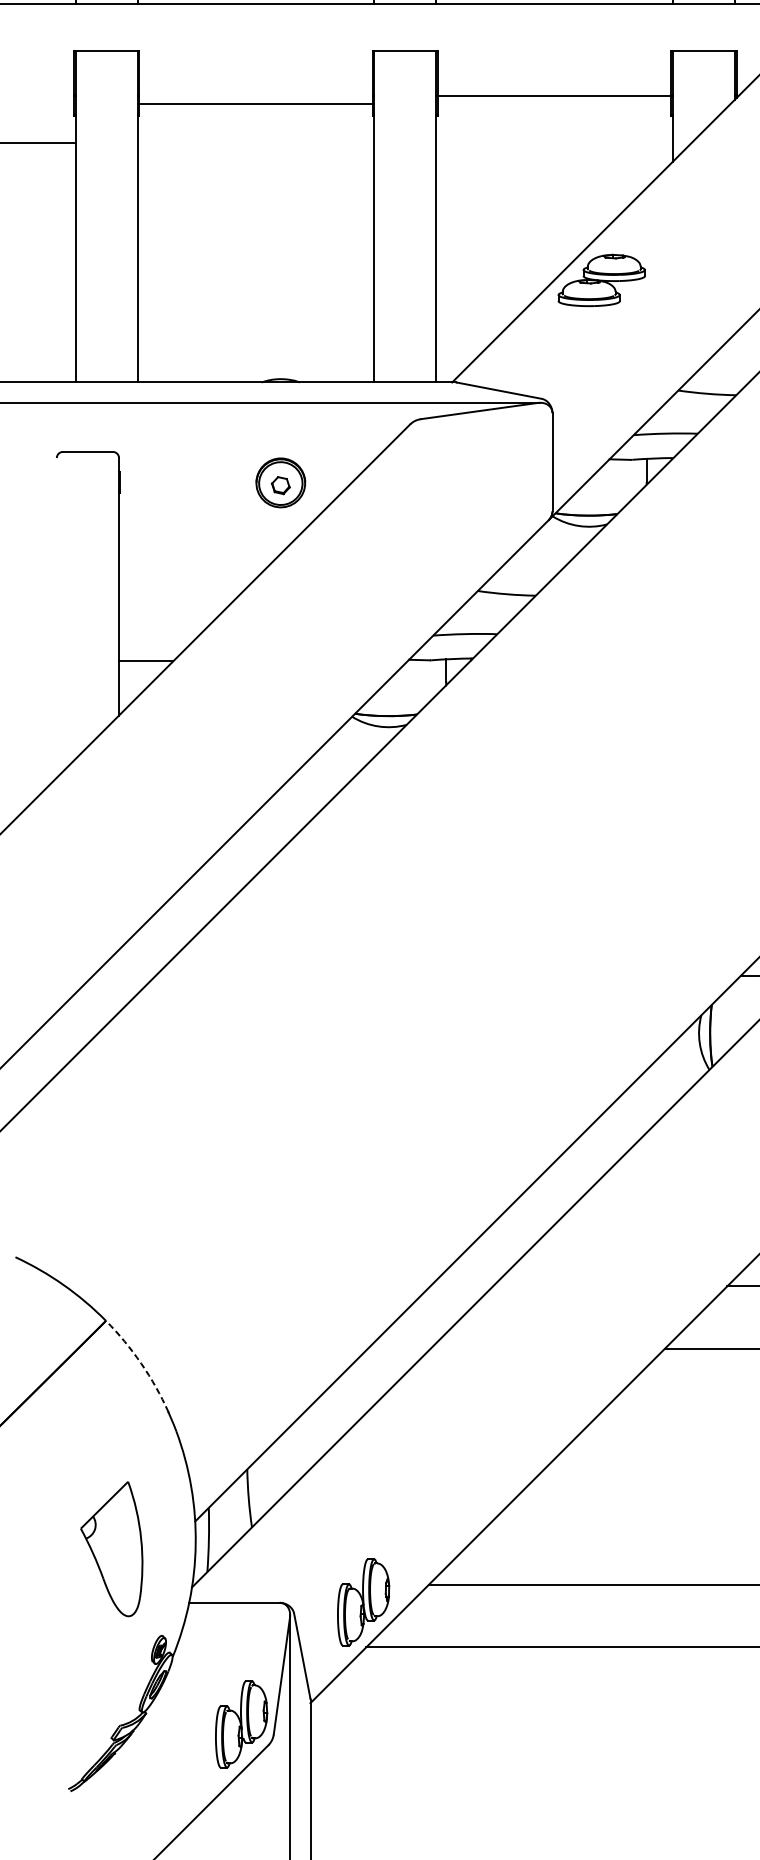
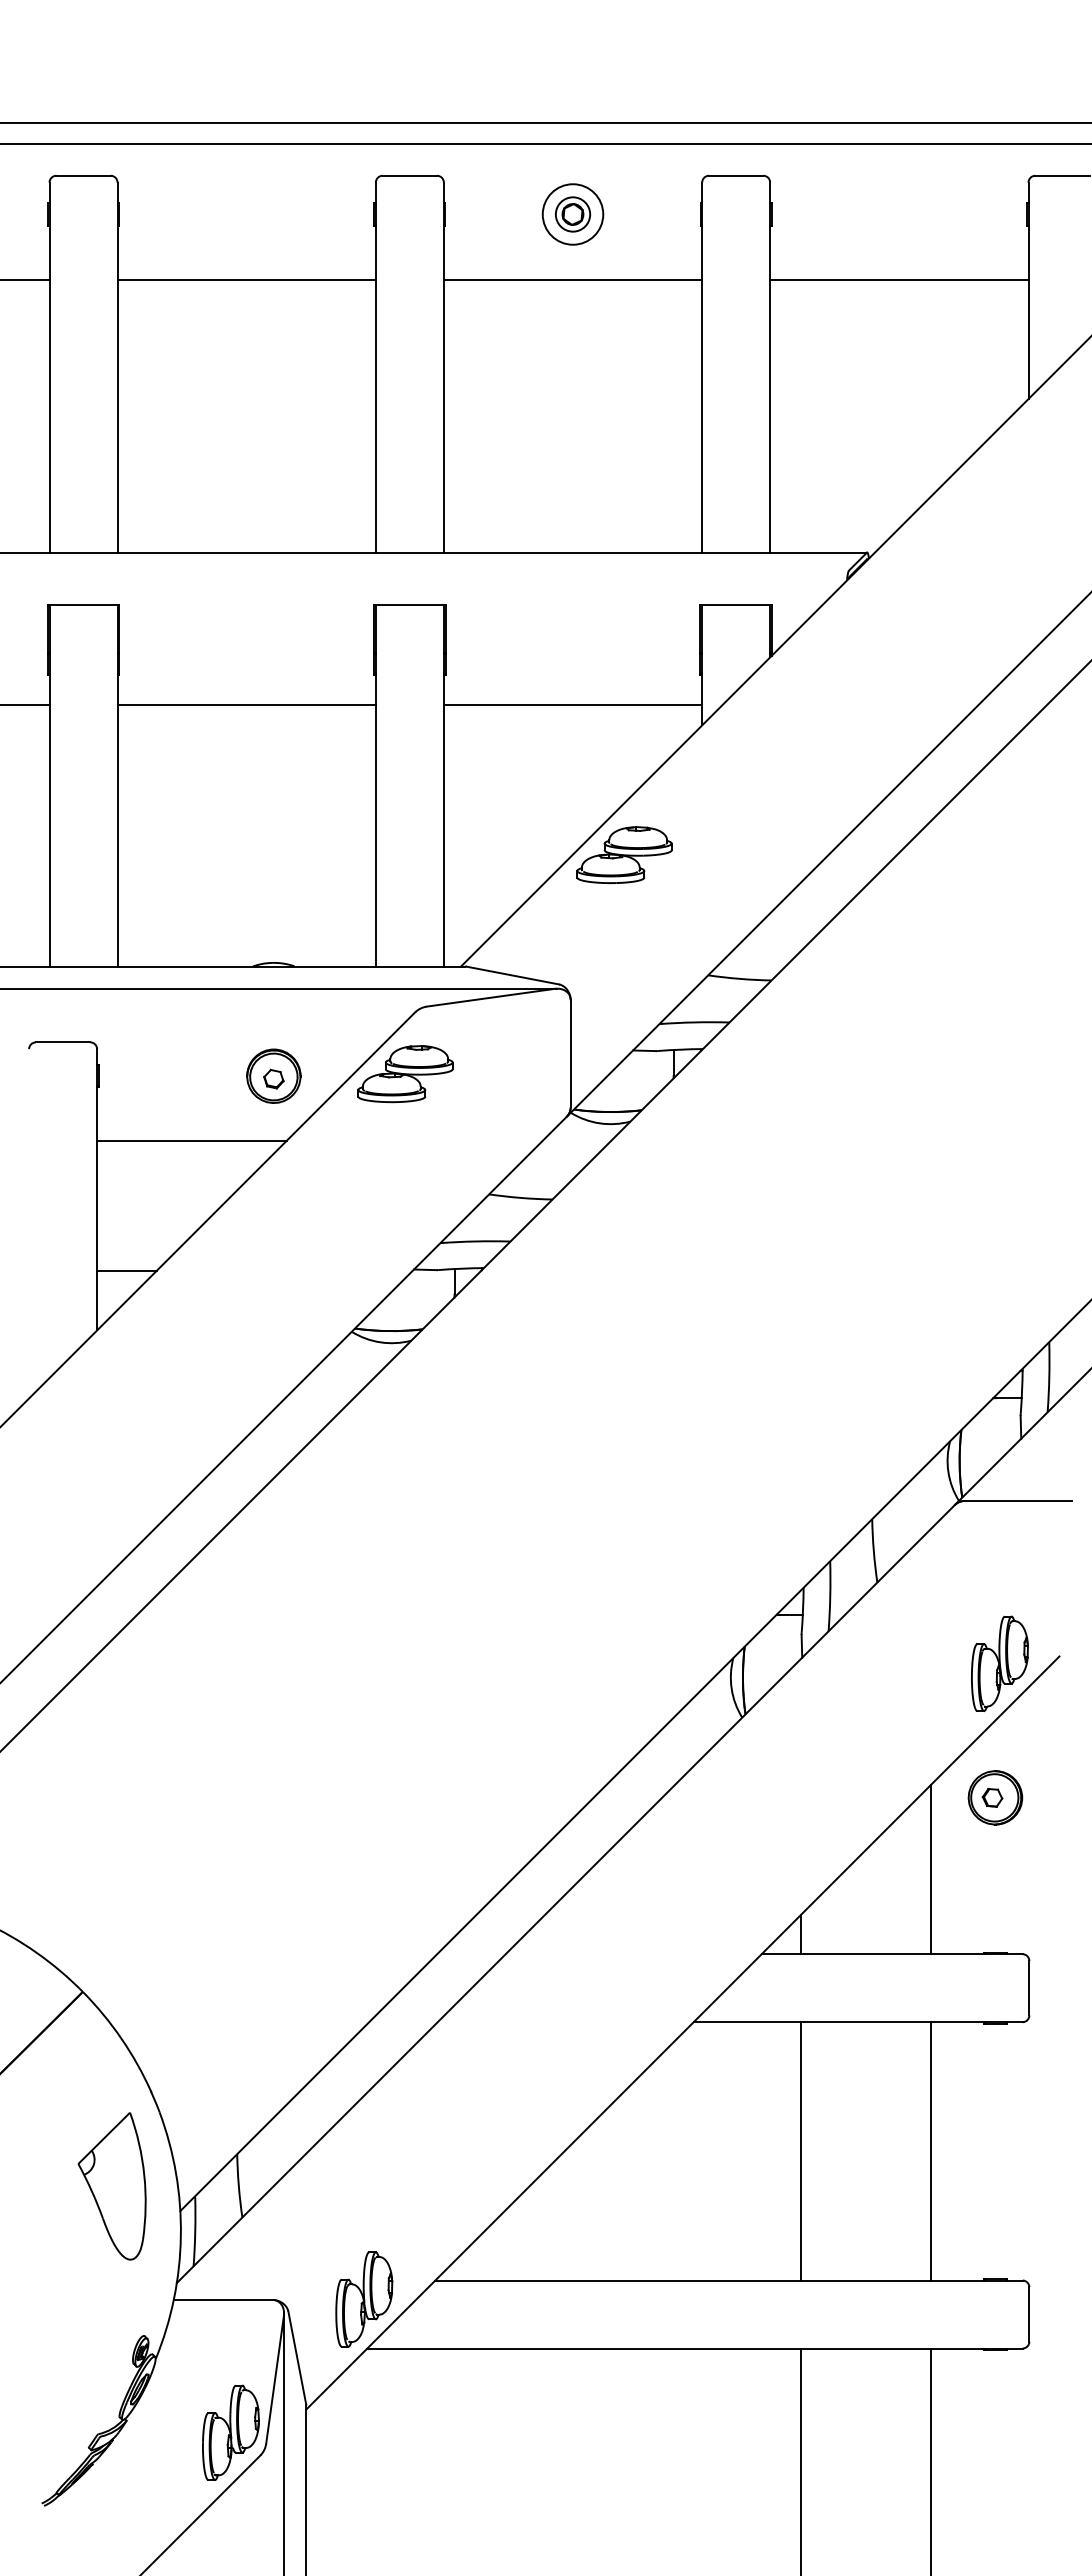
line: (554, 96) -> (572, 704), moved
line: (255, 103) -> (246, 704), moved
part: (401, 481) -> (405, 1074), added
line: (205, 541) -> (191, 1140), added
arc: (141, 1363) -> (121, 2038), dashed -> solid
part: (111, 1549) -> (111, 2186), moved

